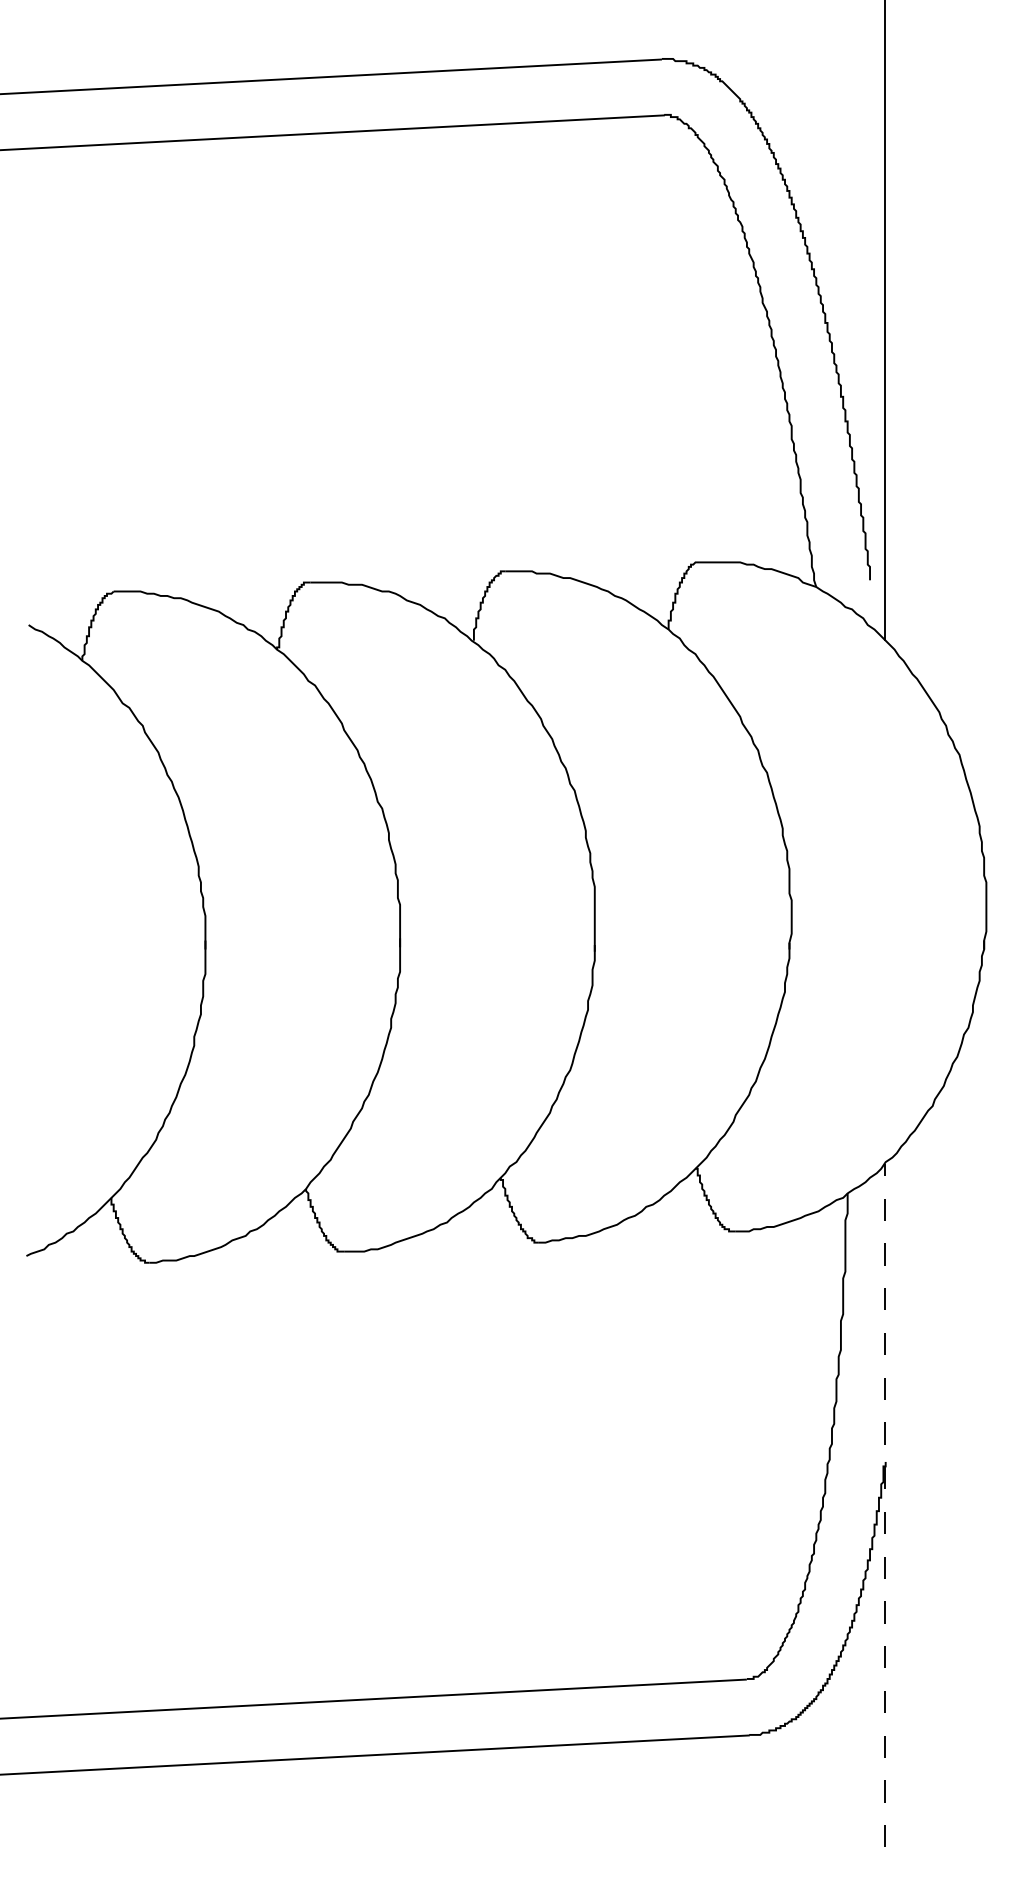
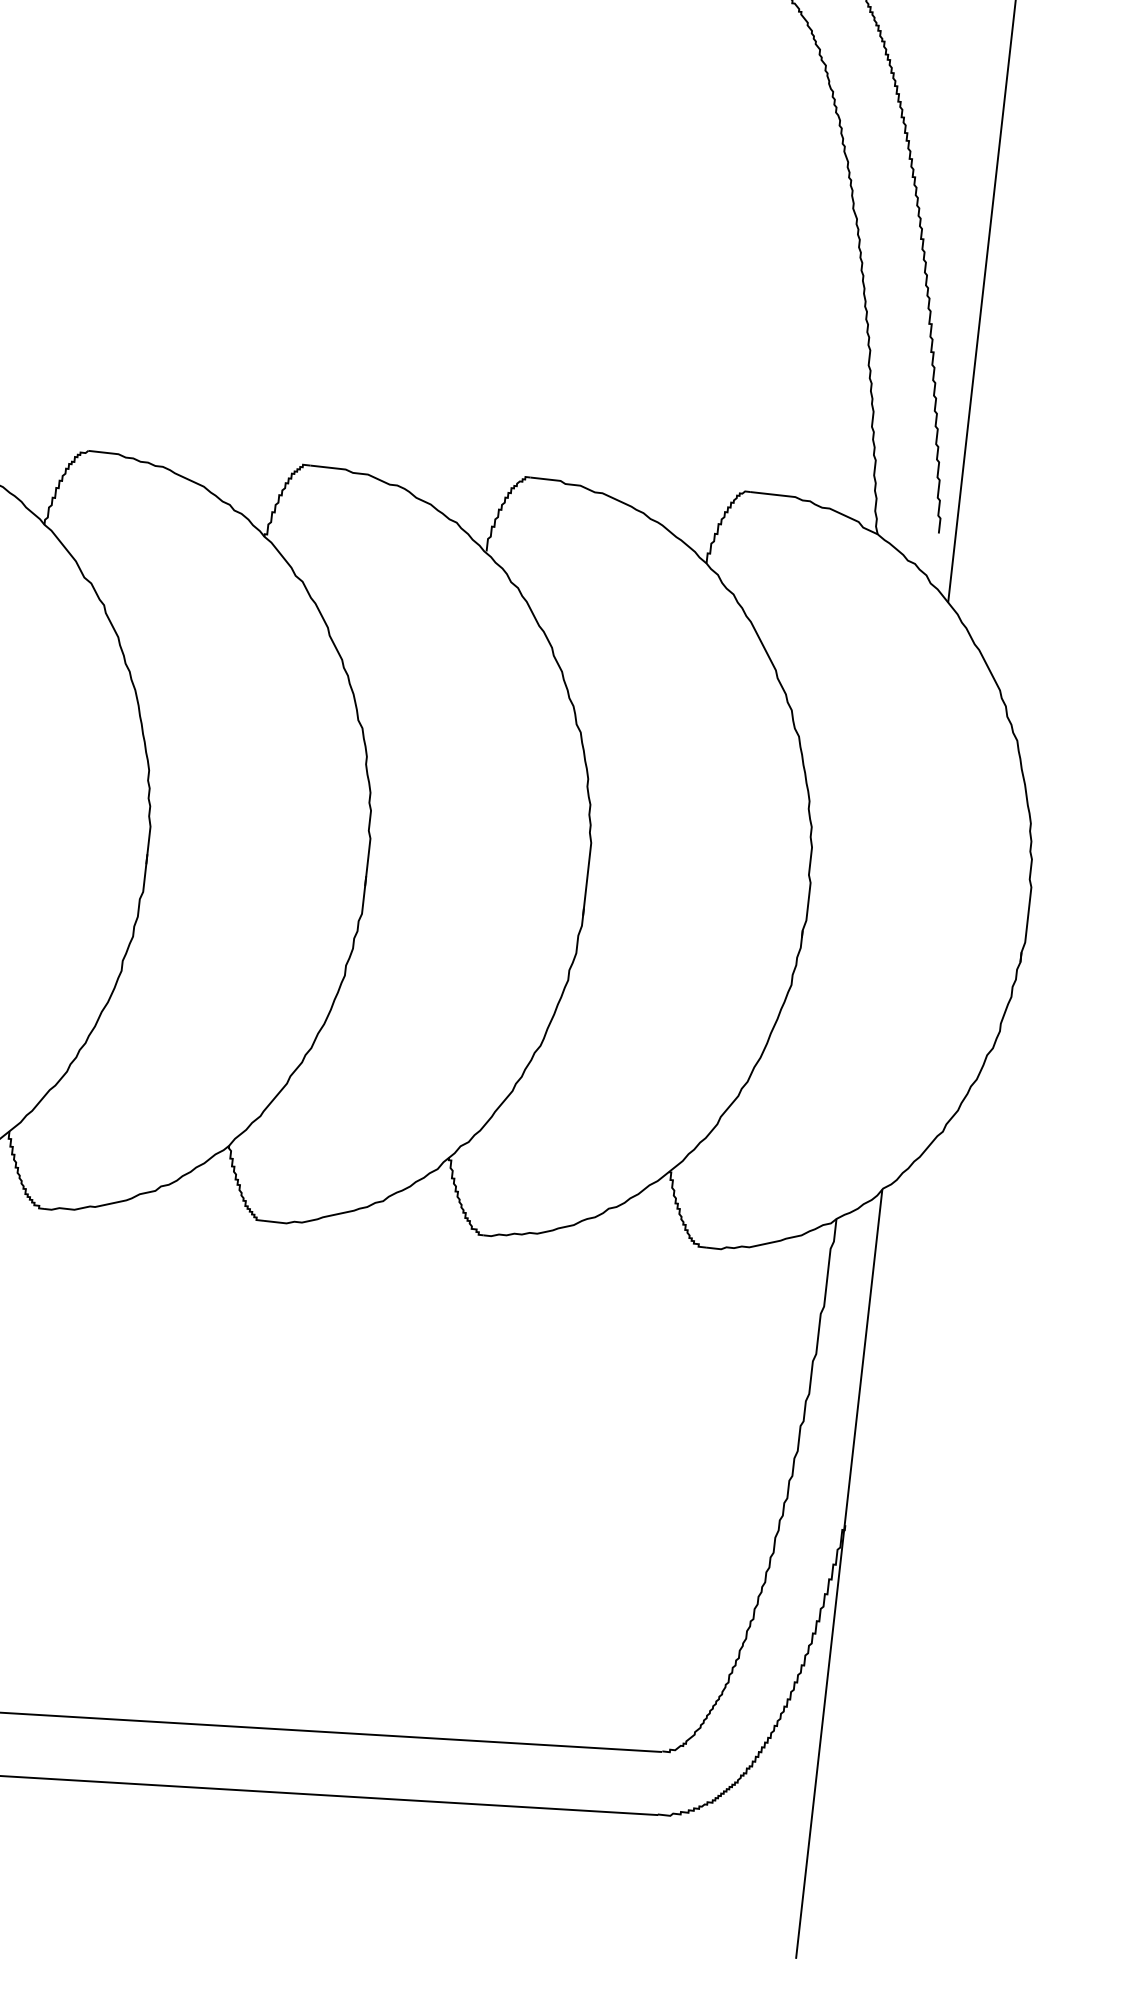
line: (885, 1505) -> (839, 1574), dashed -> solid

